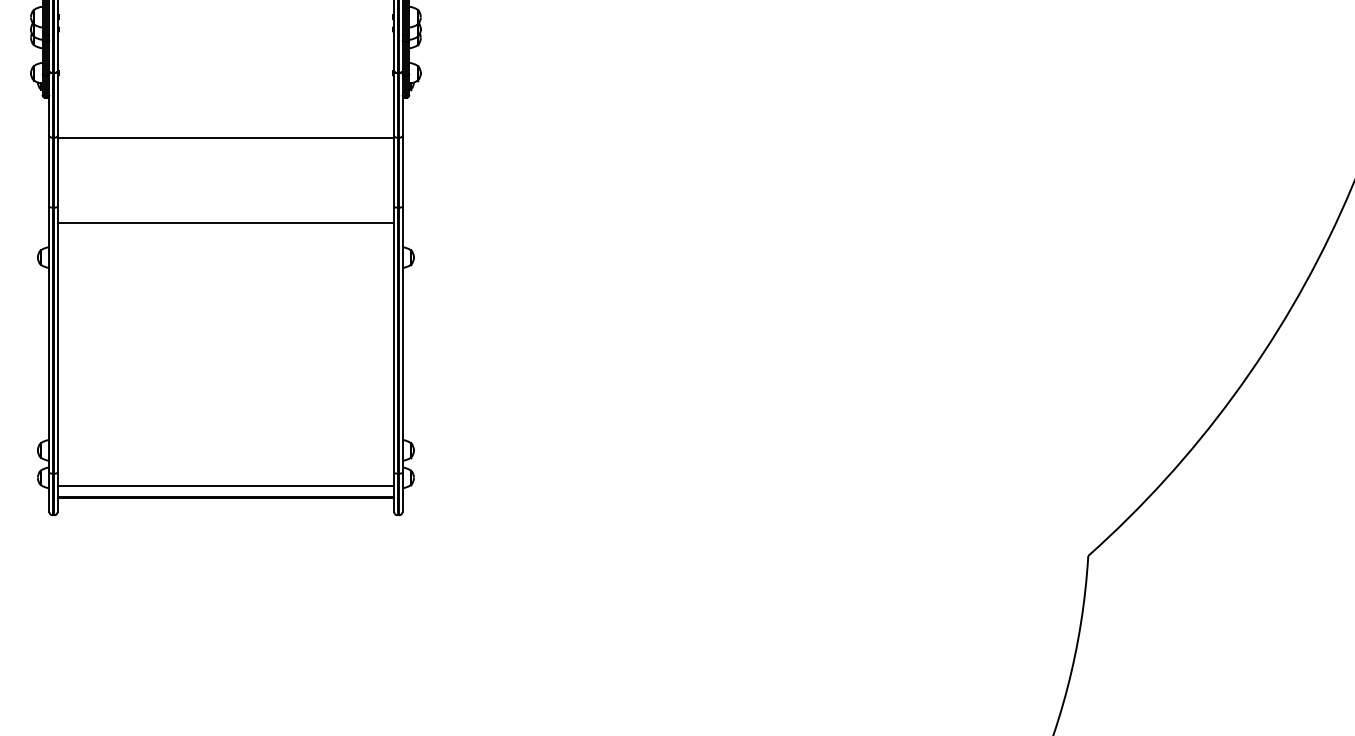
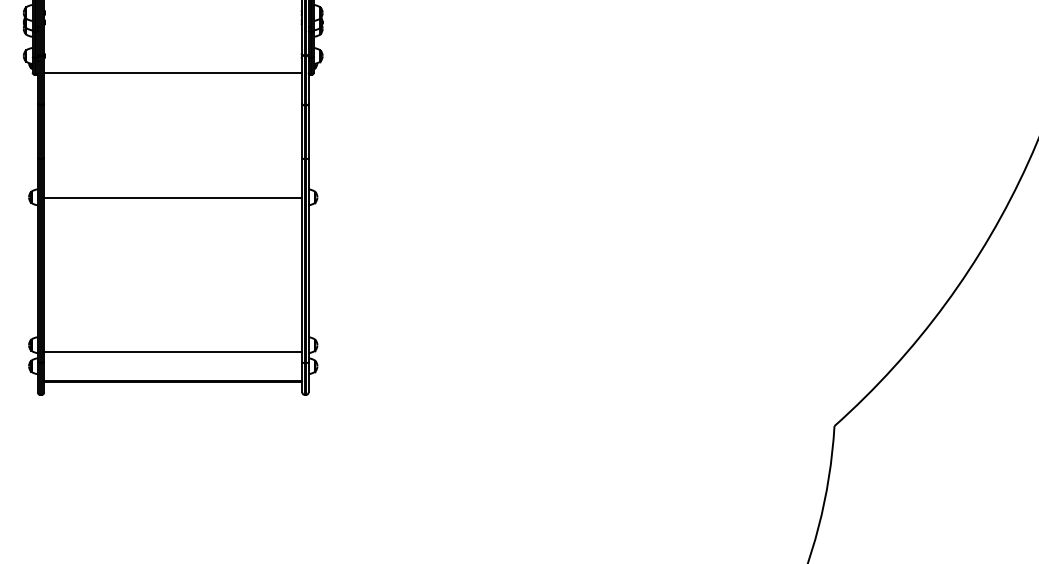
line: (226, 137) -> (173, 72), moved
line: (226, 222) -> (173, 197), moved
line: (226, 486) -> (173, 352), moved

